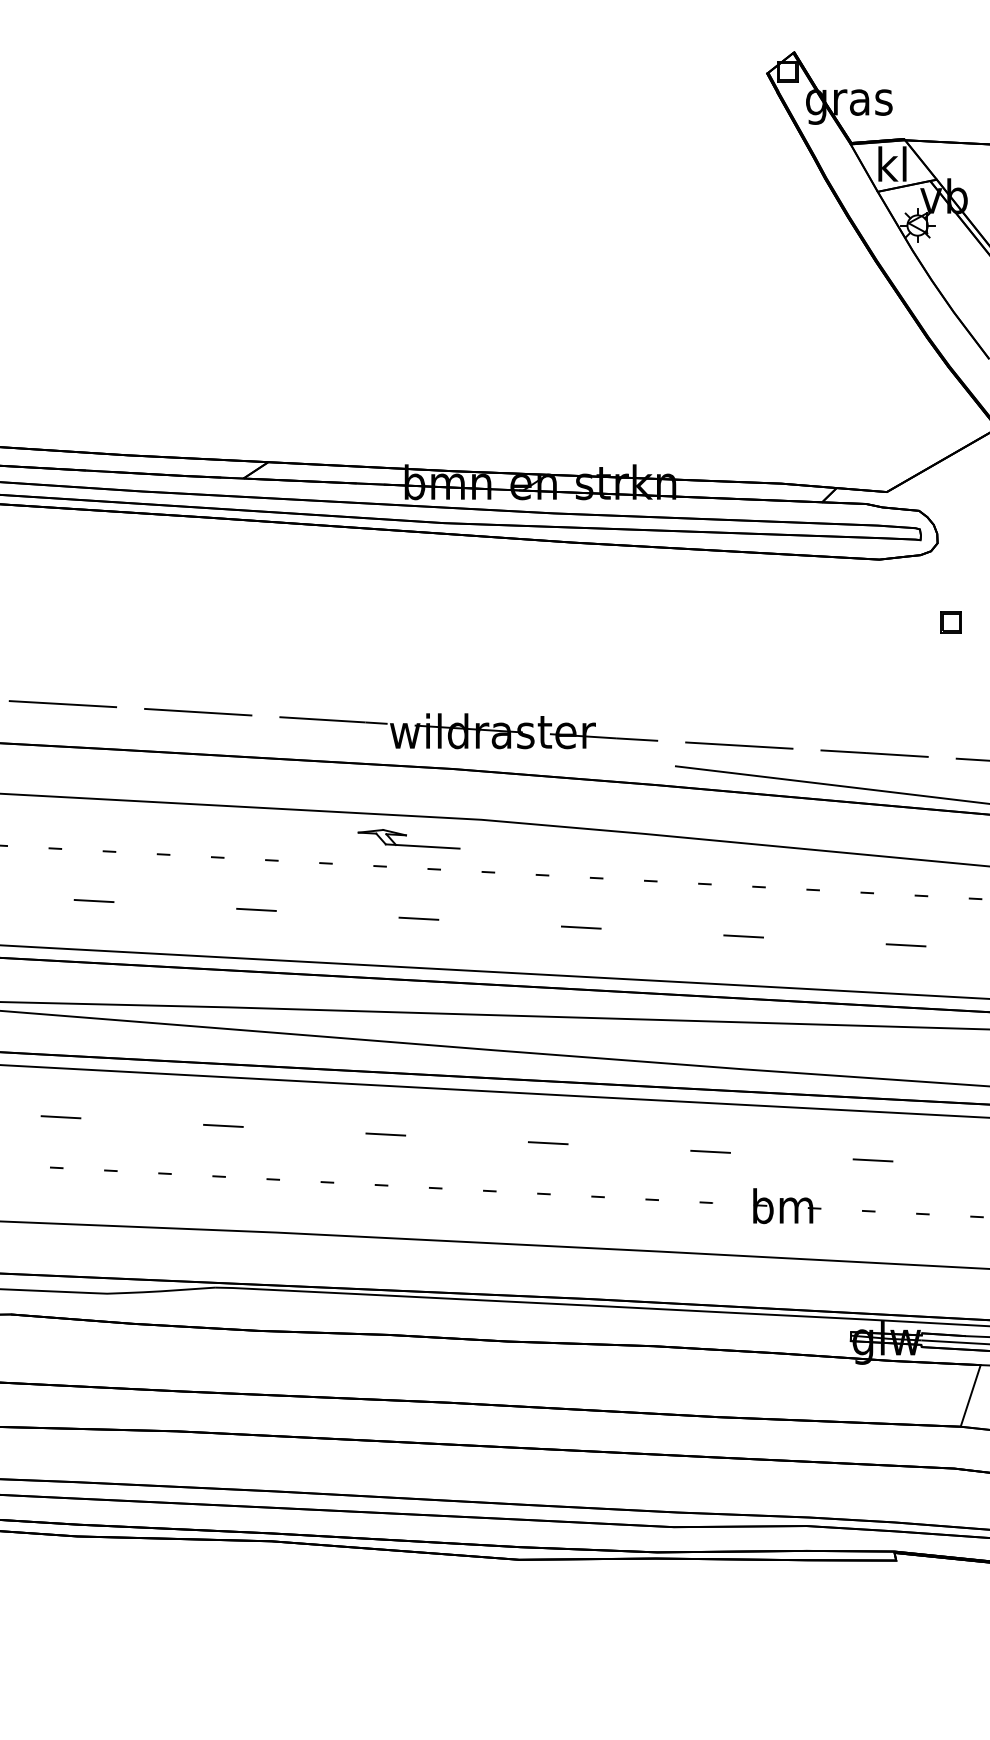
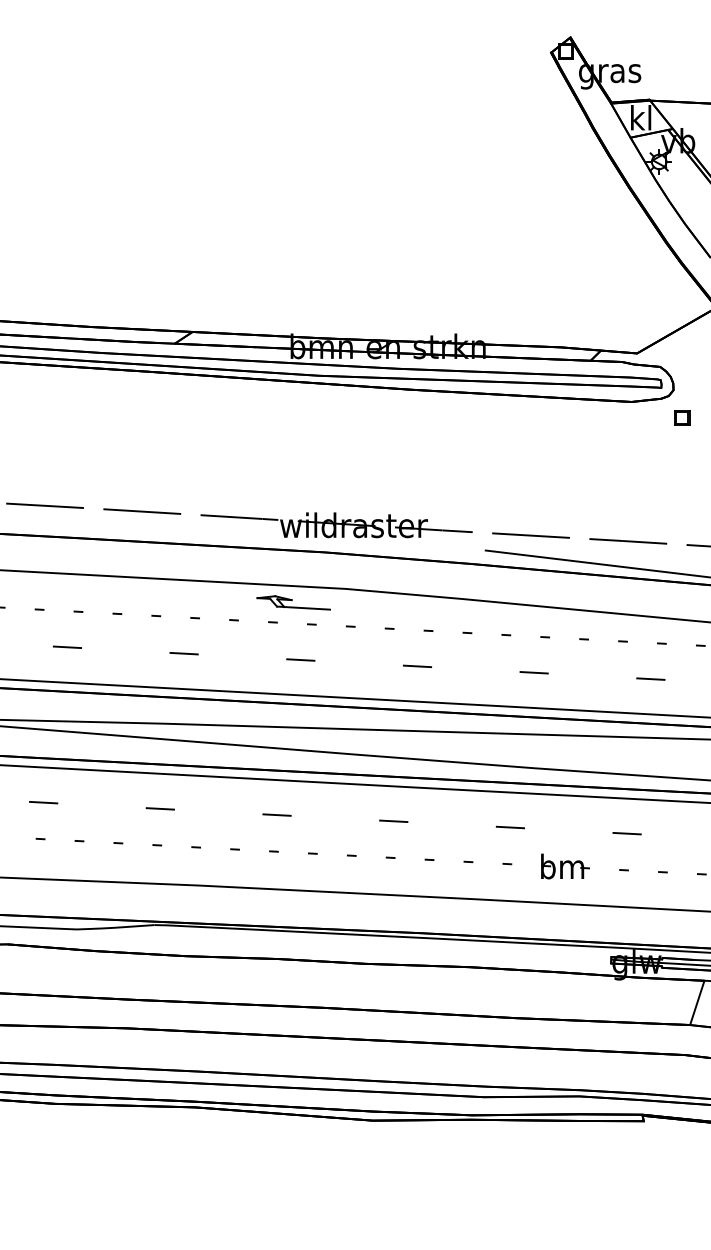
part: (951, 621) -> (682, 417), moved

